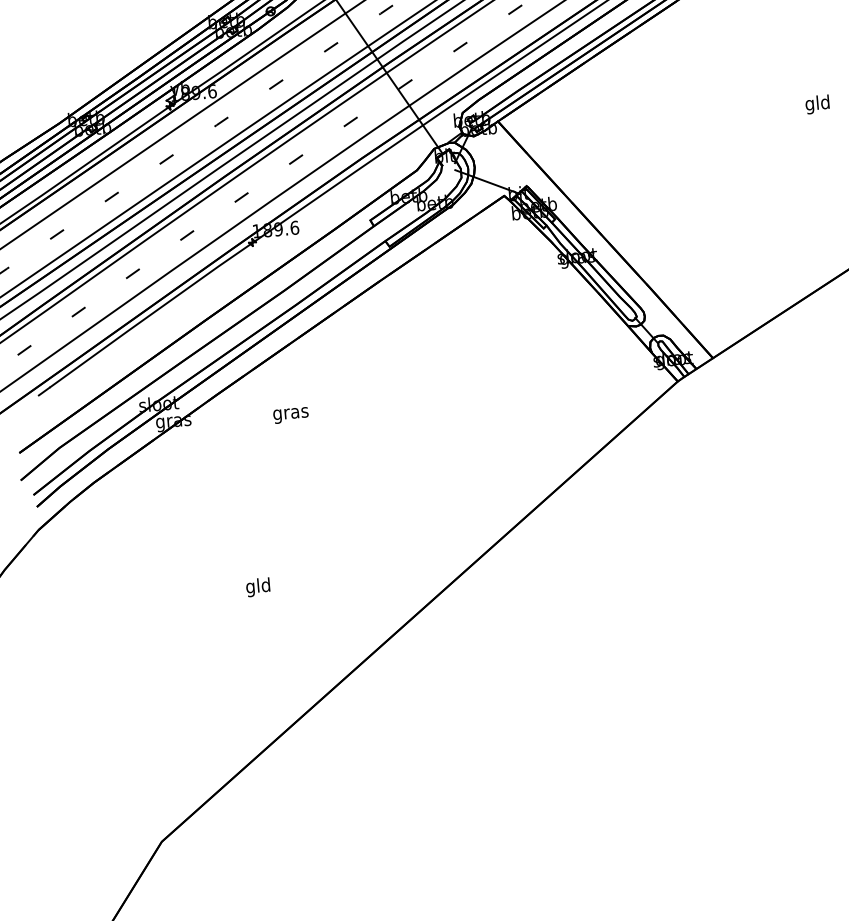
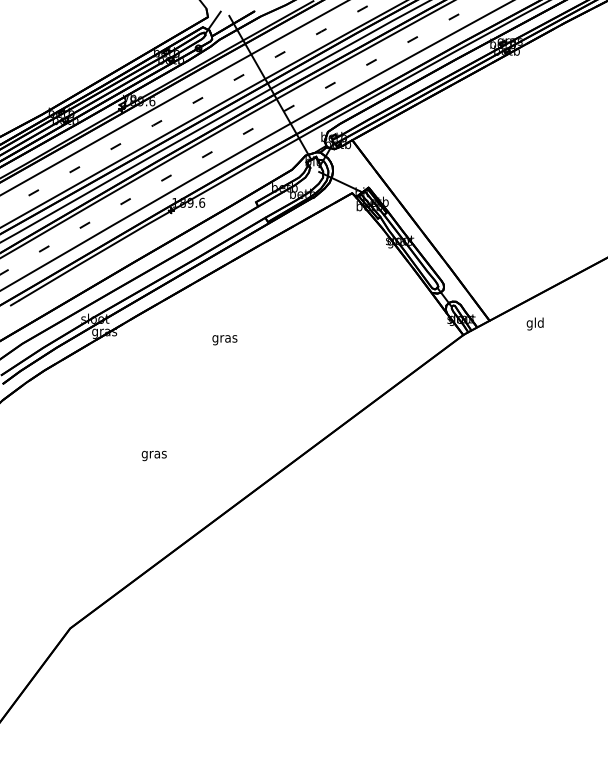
text: (816, 103) -> (534, 323), moved
text: (290, 415) -> (224, 340), moved
text: (257, 587) -> (153, 454), gld -> gras

